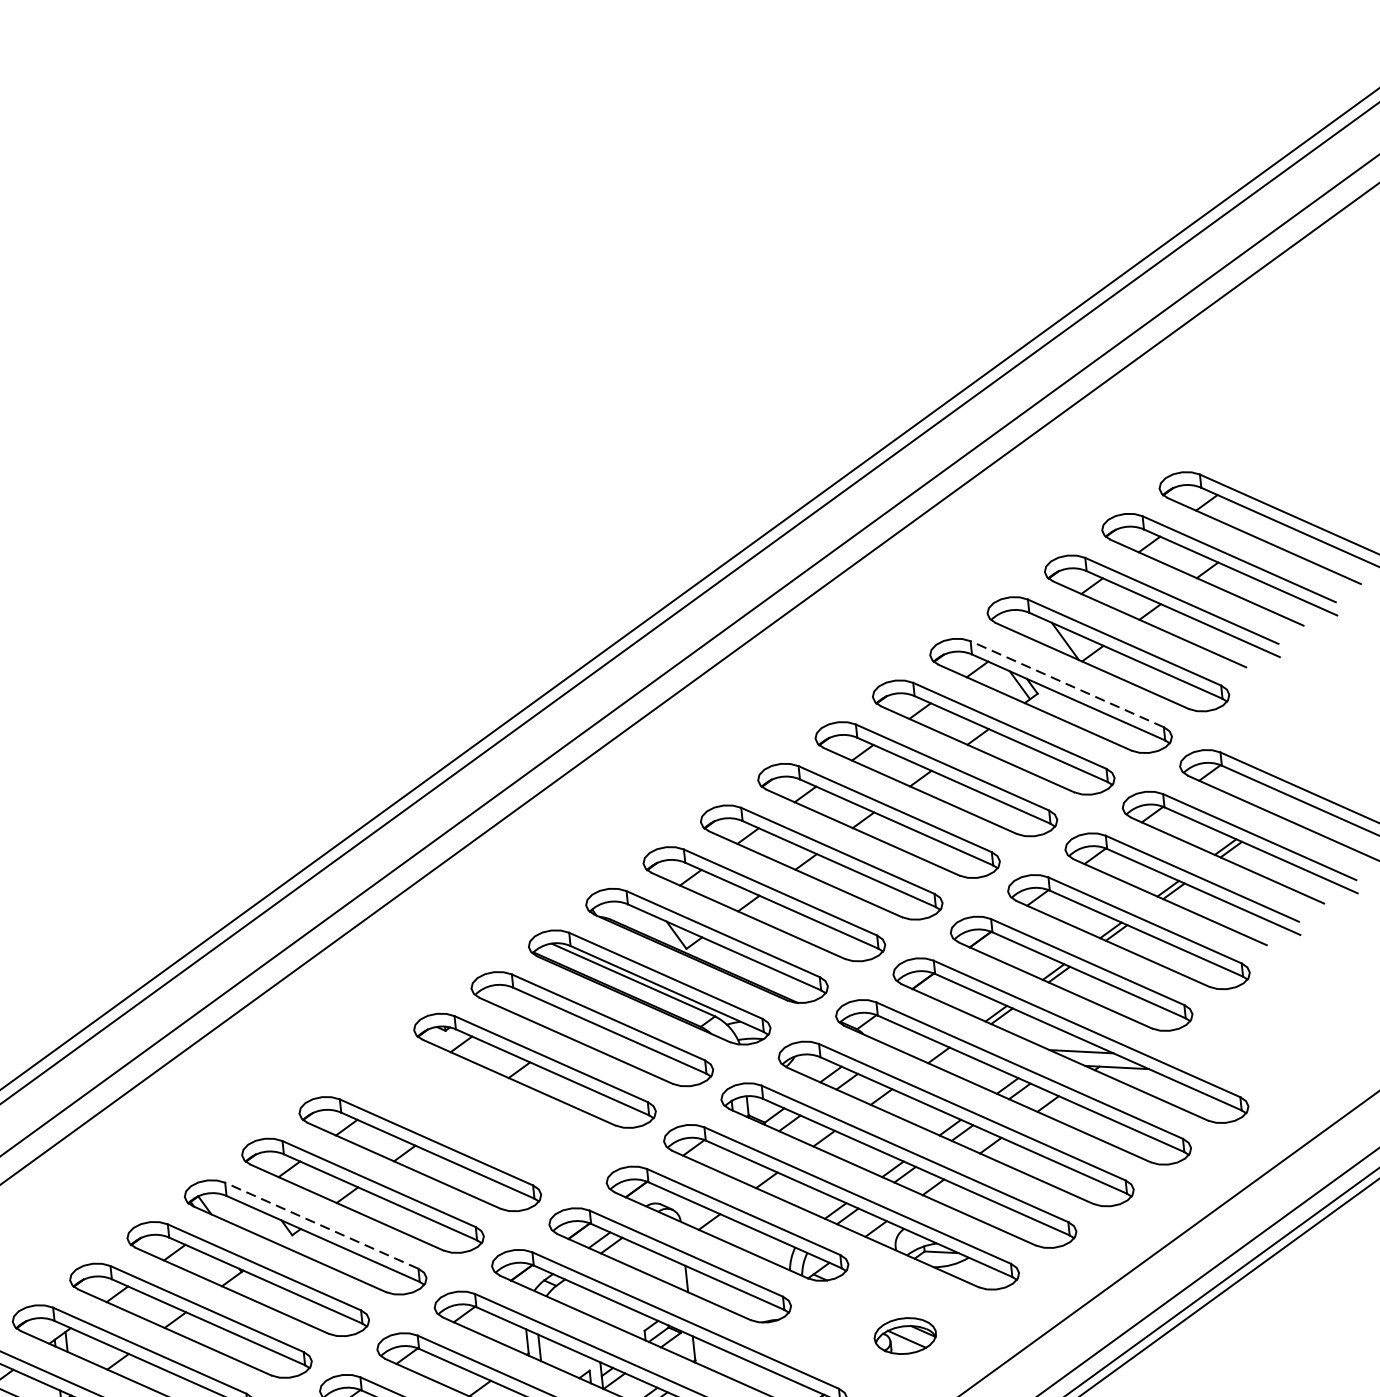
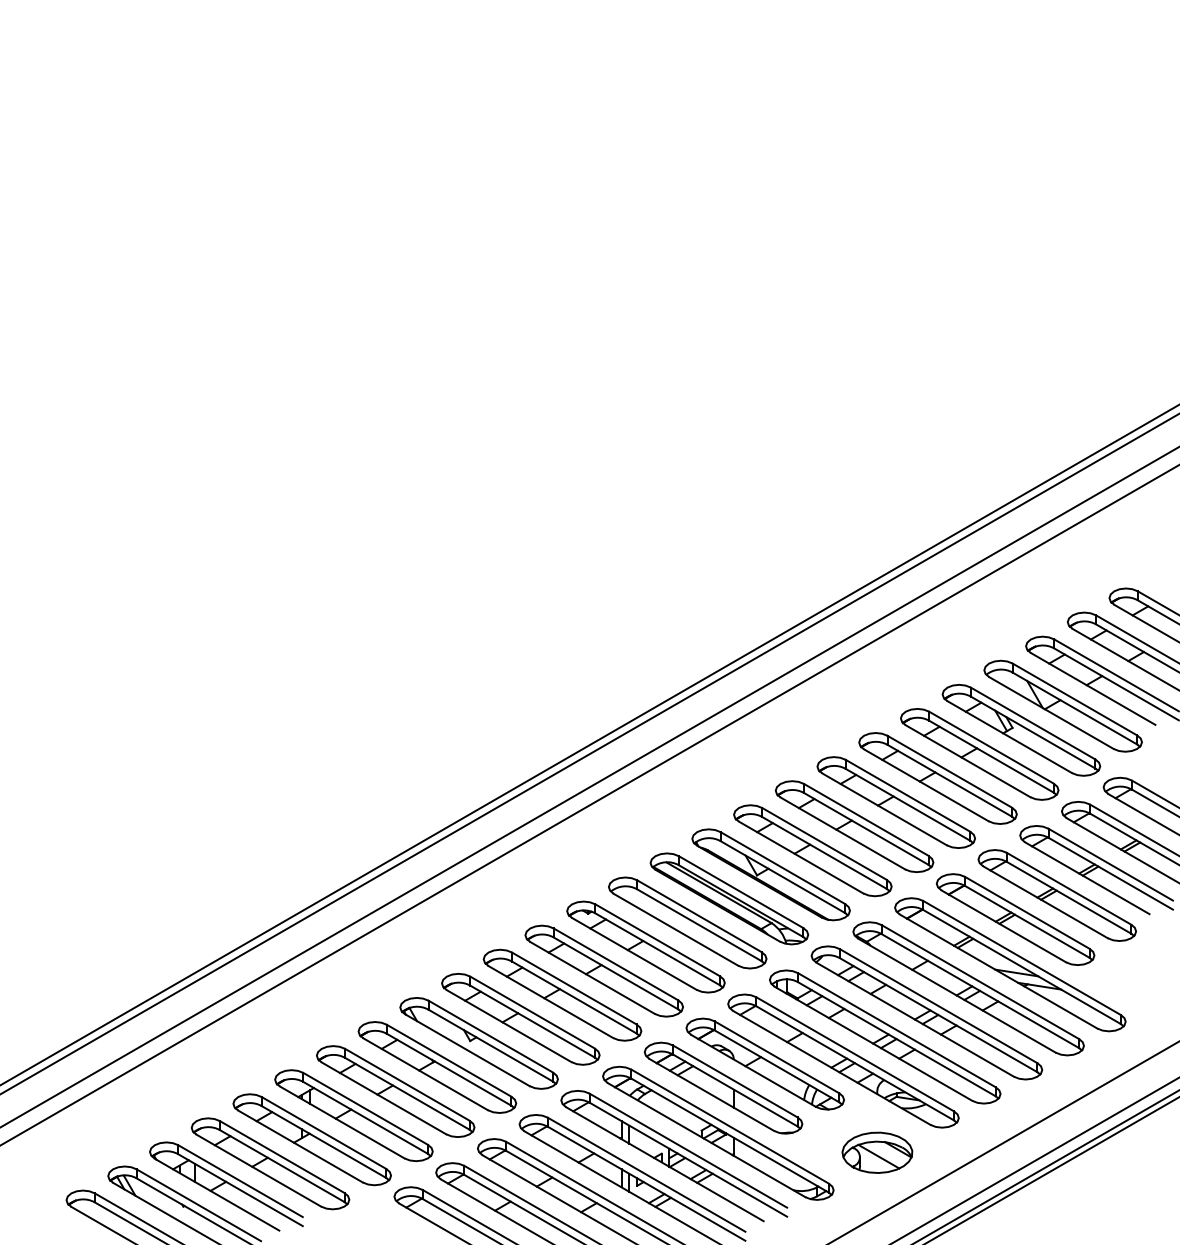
line: (1067, 684) -> (1033, 723), dashed -> solid
part: (476, 1111) -> (603, 970), added
line: (321, 1225) -> (490, 1036), dashed -> solid
part: (905, 1335) -> (877, 1152), size x1.67

